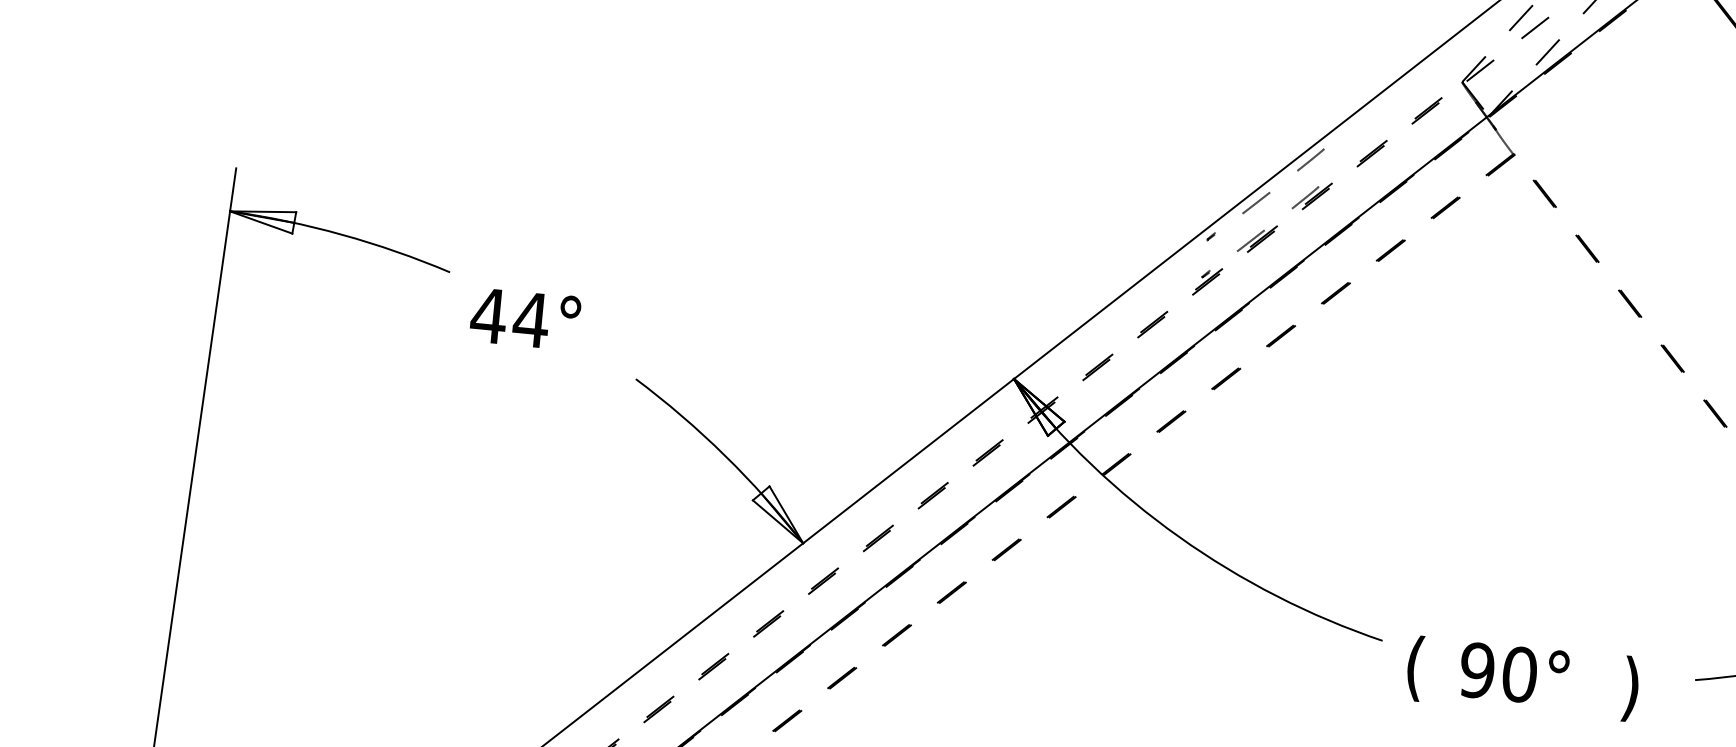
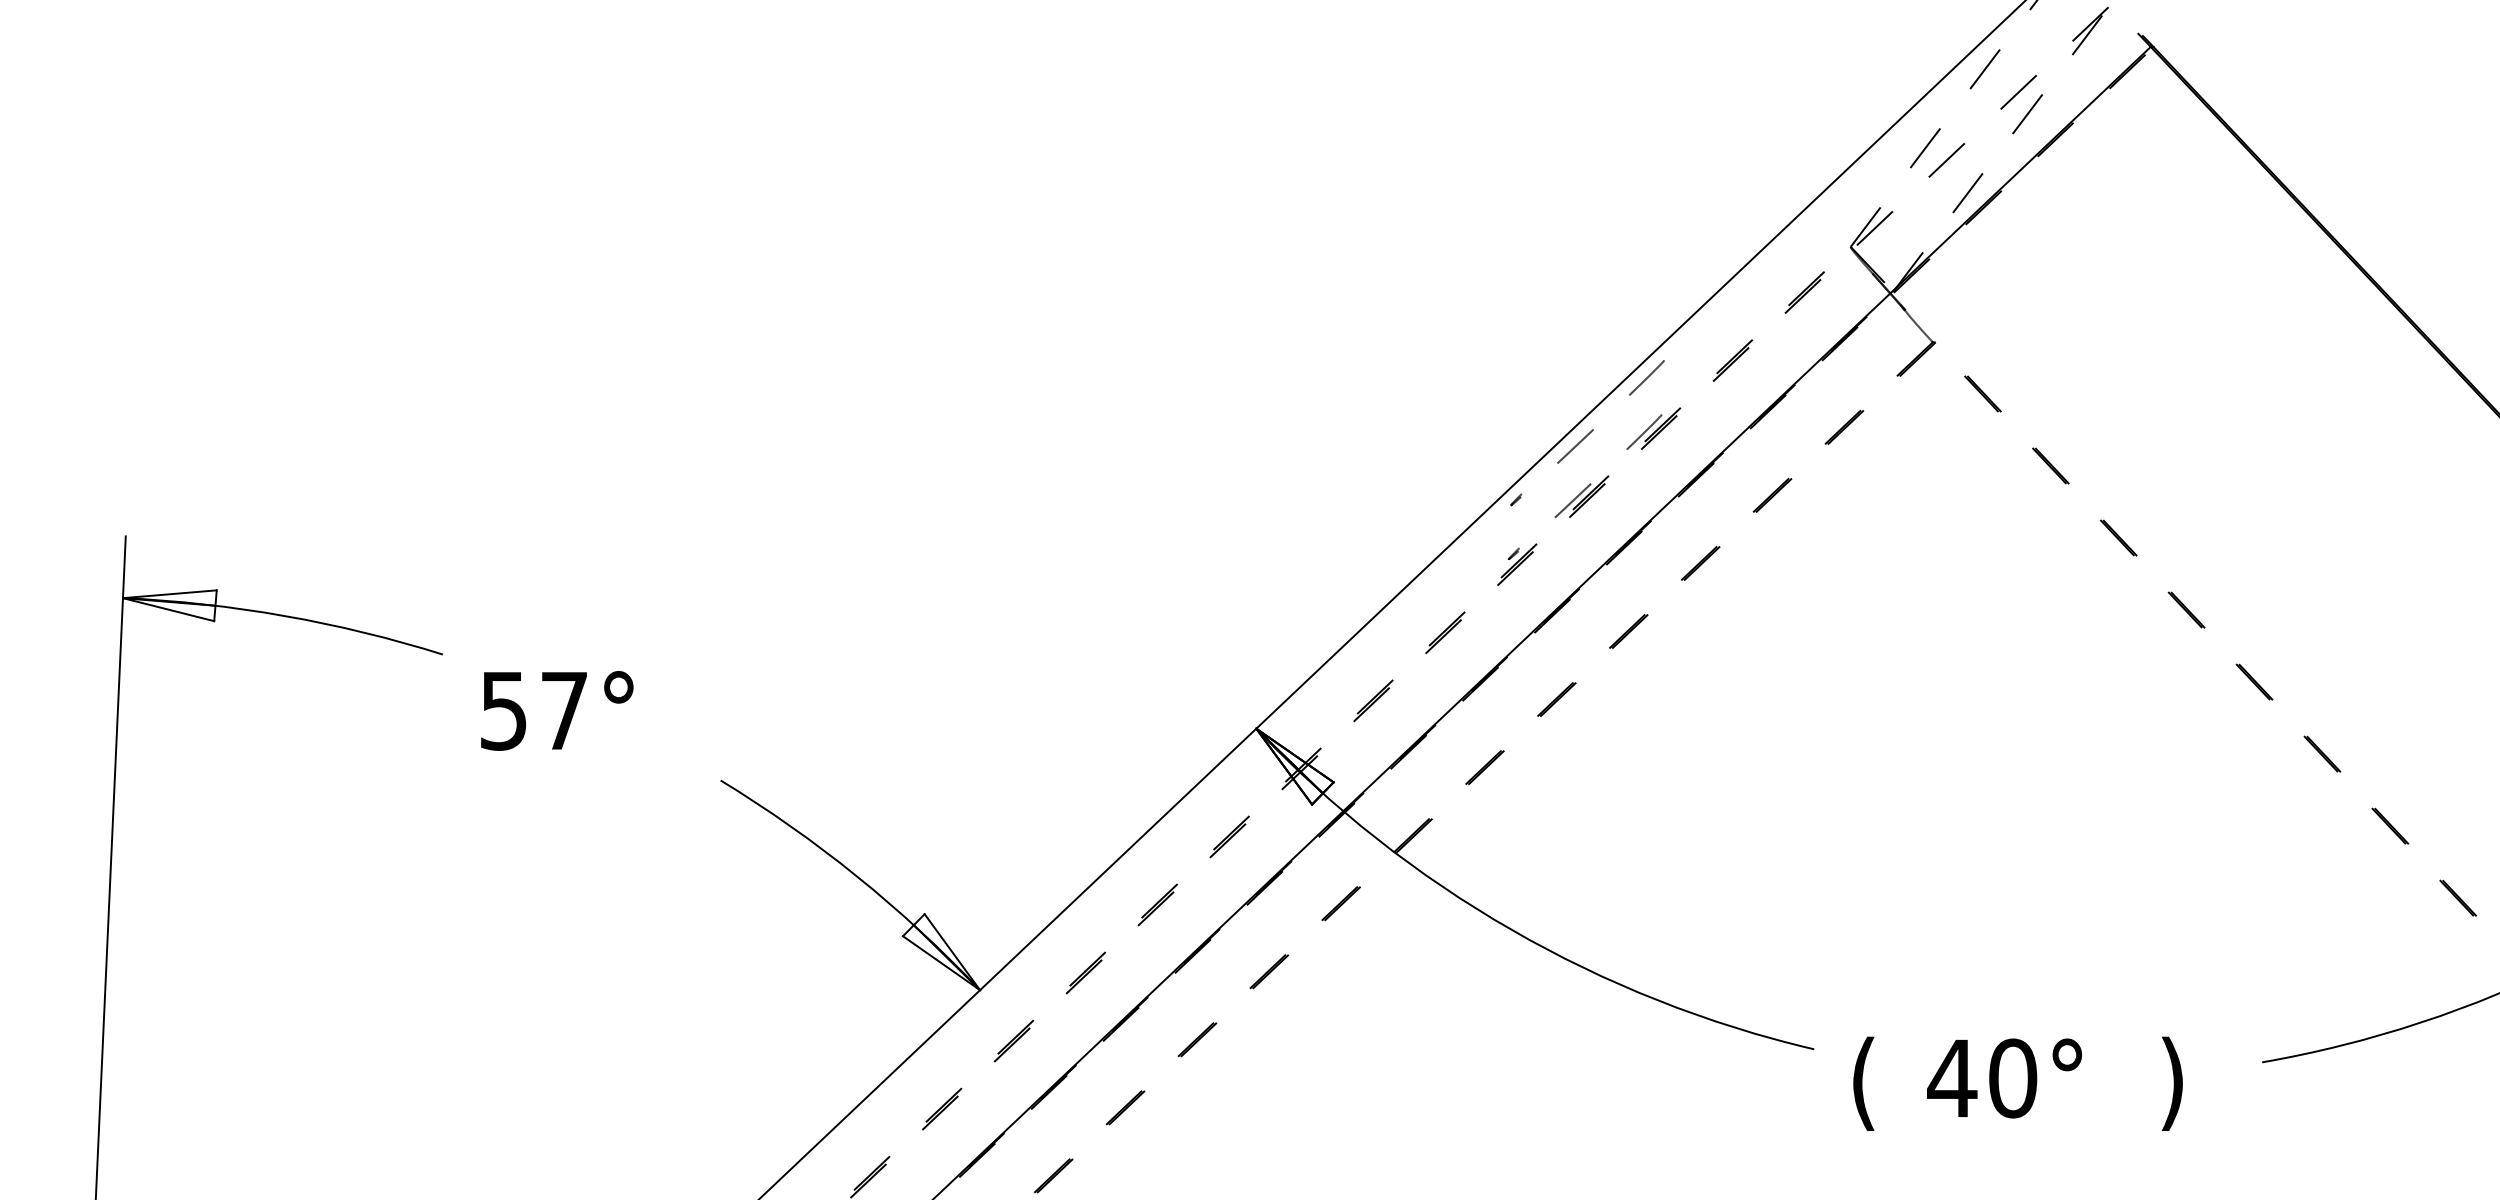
text: (509, 318) -> (533, 711), 44° -> 57°
text: (1477, 670) -> (1952, 1078), 90° -> 40°

